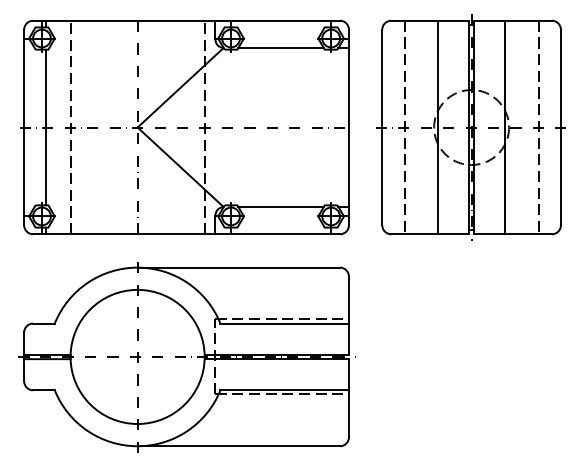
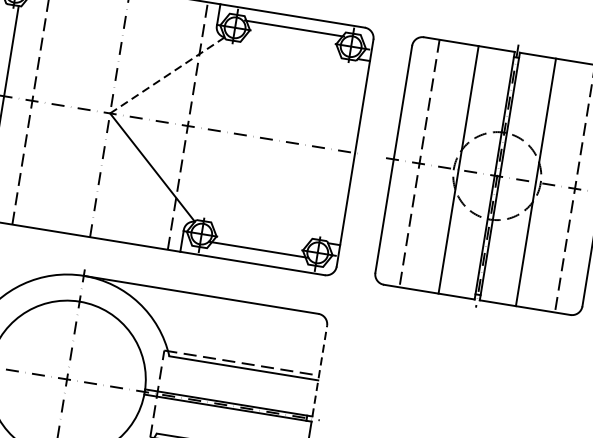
line: (280, 48) -> (293, 28), moved
line: (180, 87) -> (167, 75), solid -> dashed
line: (280, 206) -> (258, 249), moved
line: (348, 315) -> (319, 370), solid -> dashed

